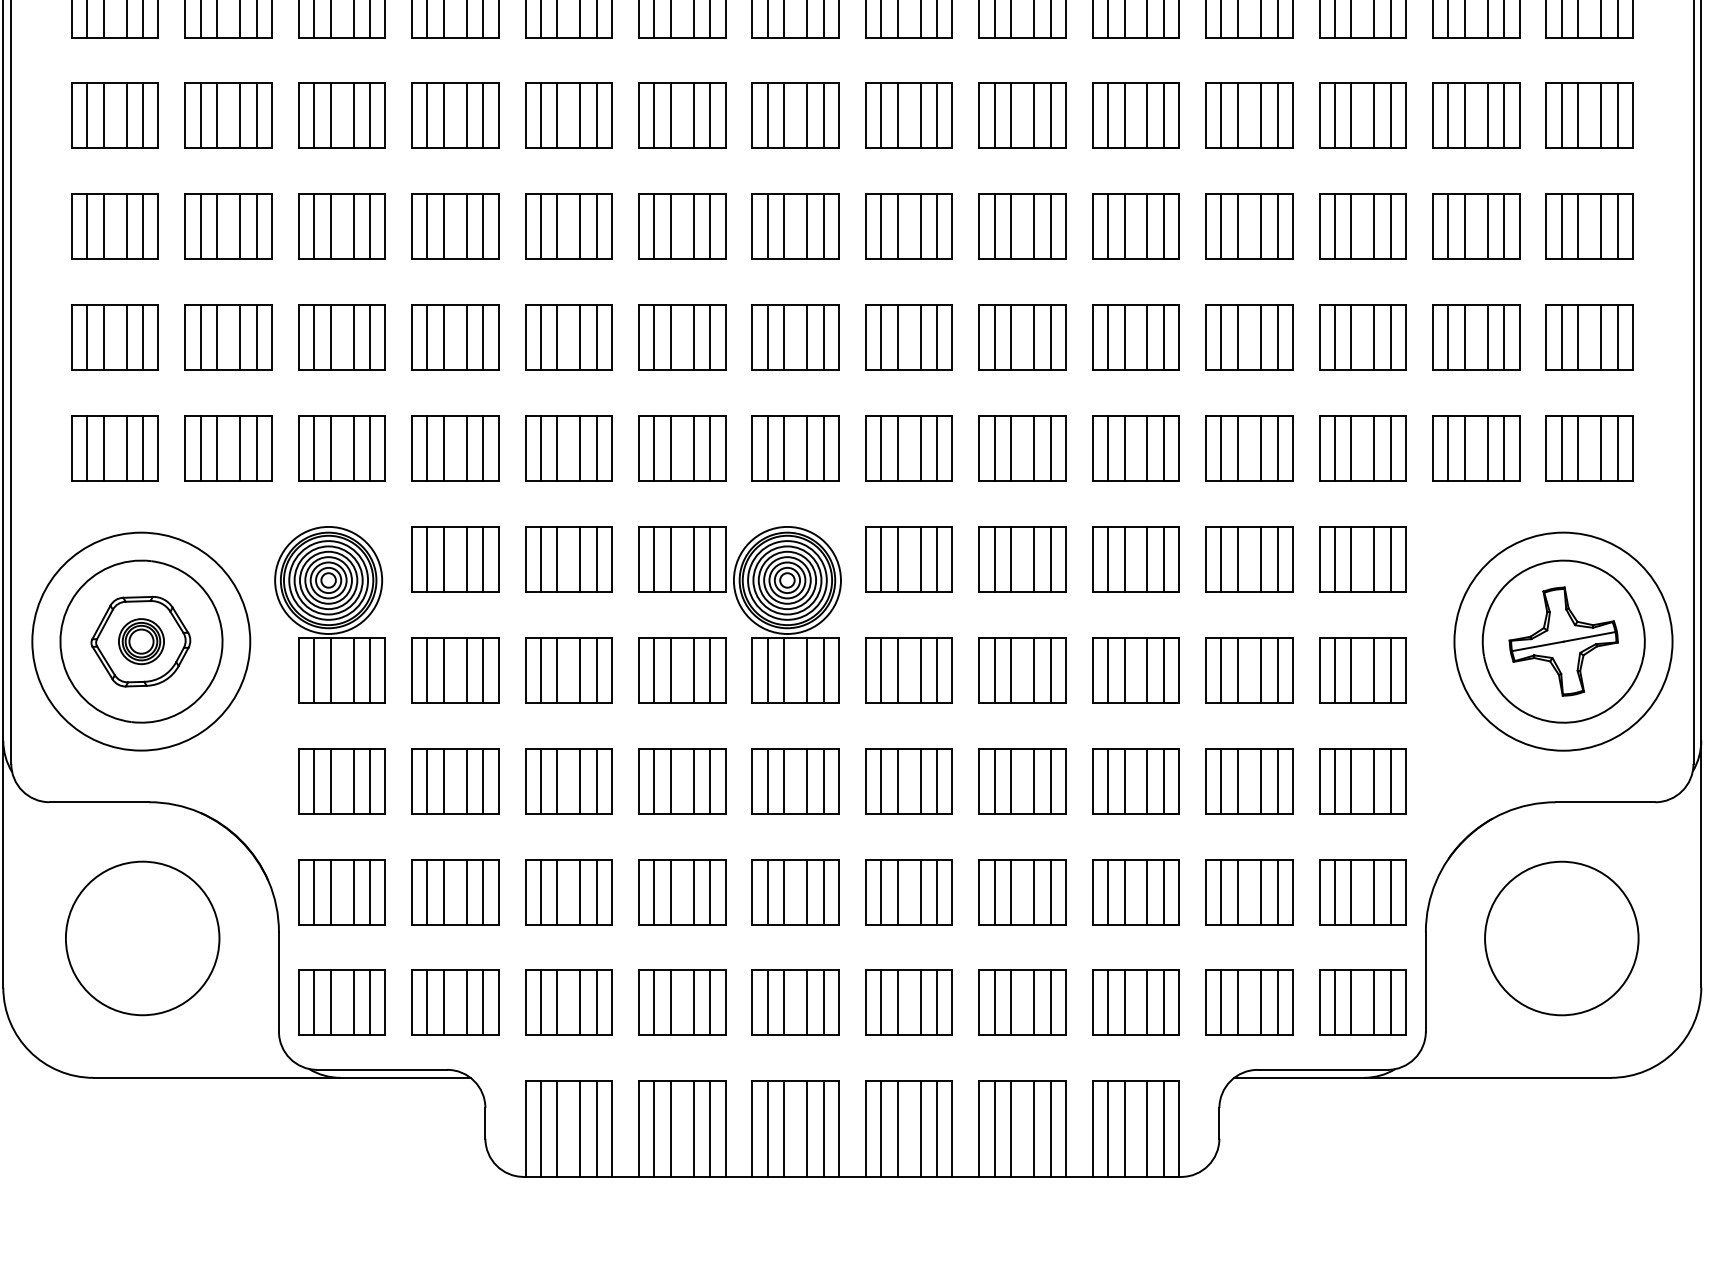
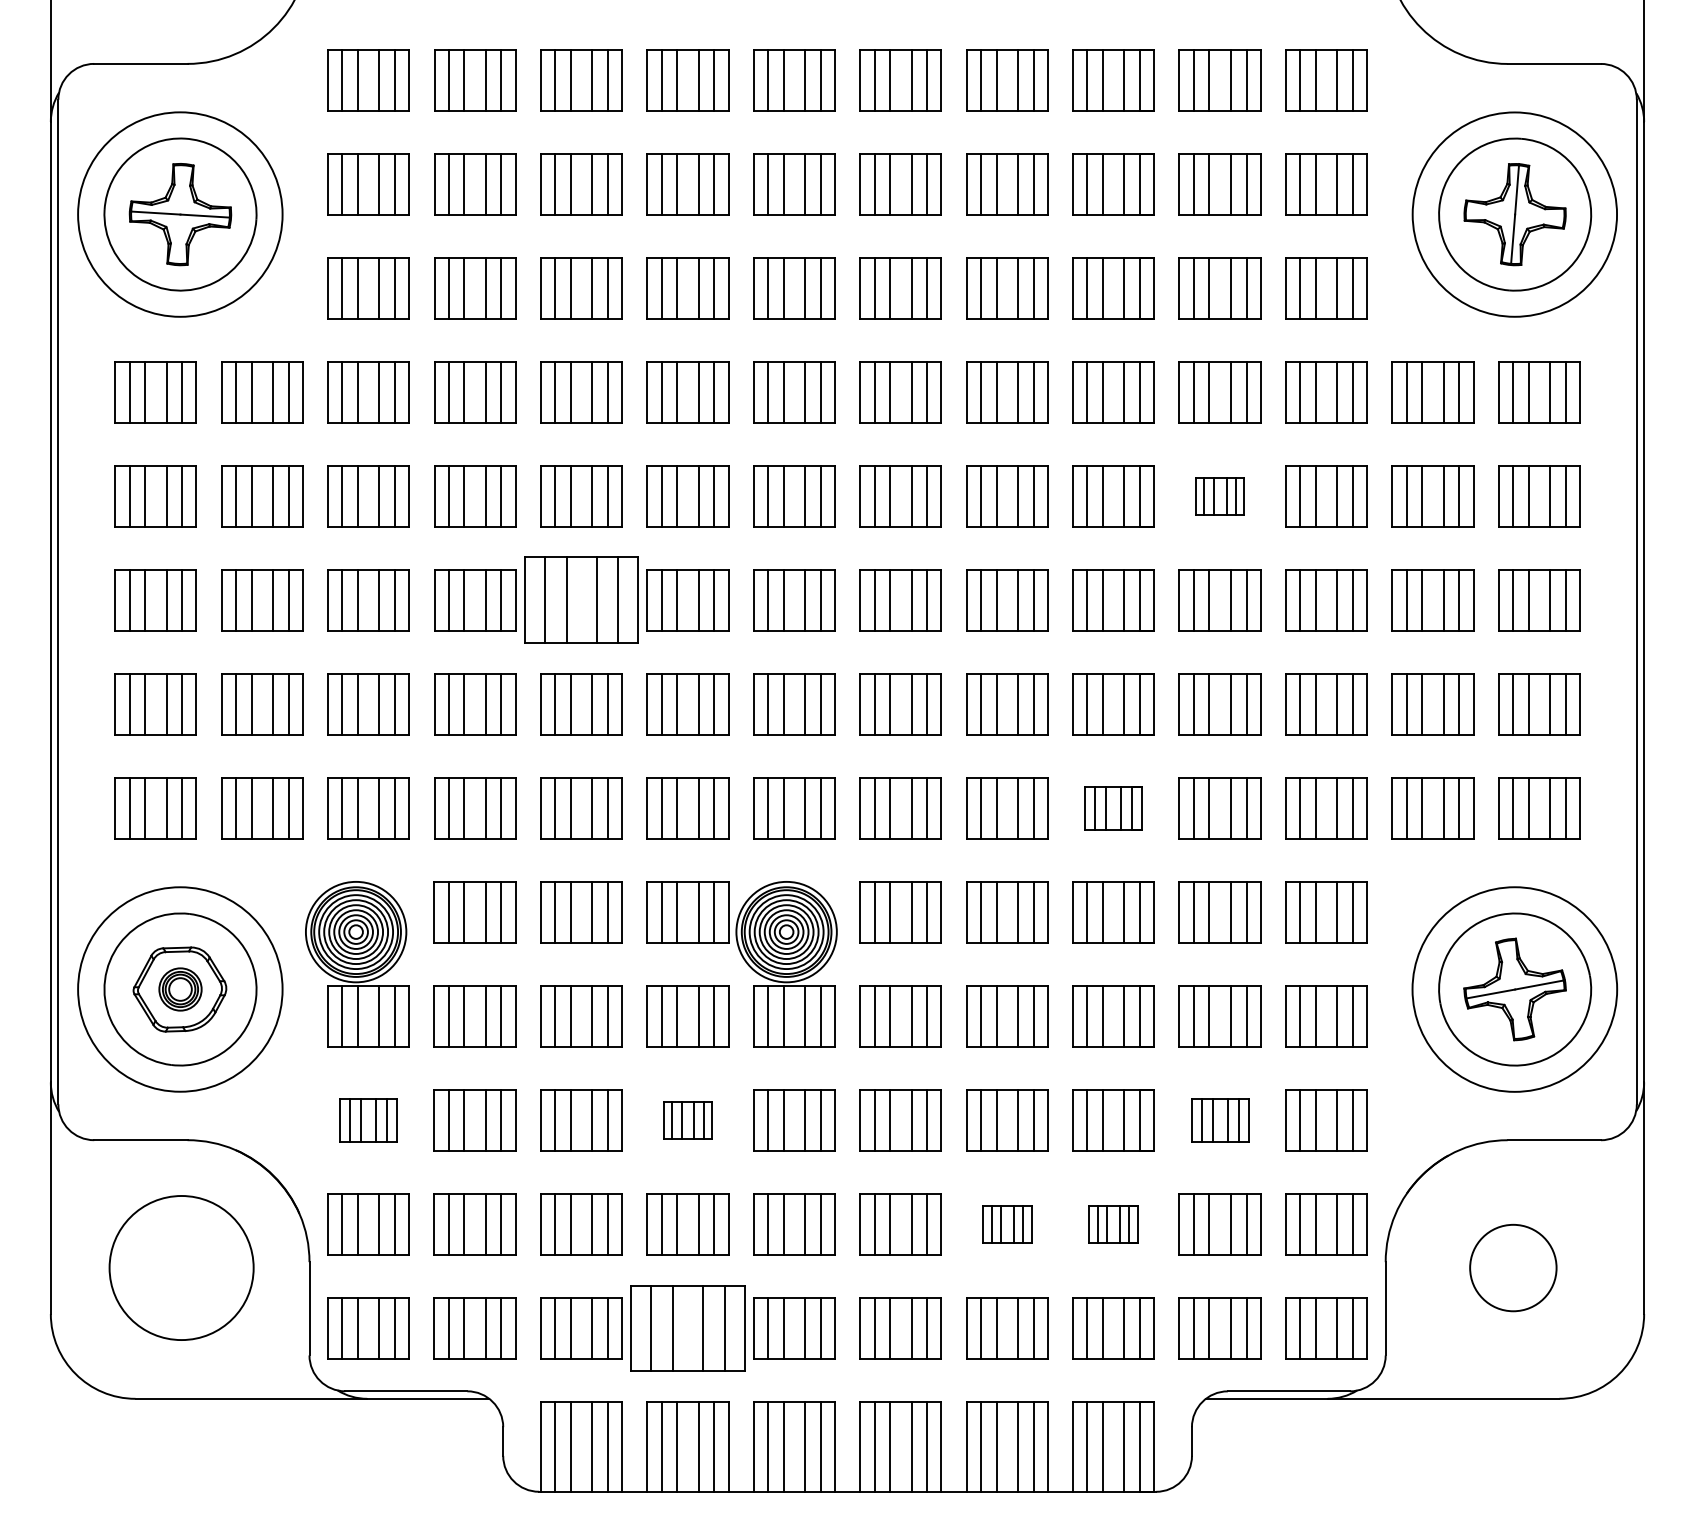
part: (1248, 116) -> (1219, 496), size x0.6
part: (568, 227) -> (581, 600), size x1.4
part: (1135, 448) -> (1113, 808), size x0.7
part: (341, 781) -> (368, 1120), size x0.7
part: (681, 781) -> (687, 1120), size x0.6
part: (1248, 781) -> (1219, 1120), size x0.7
part: (1022, 892) -> (1007, 1224), size x0.6
part: (1135, 892) -> (1113, 1224), size x0.6
circle: (1562, 937) -> (1513, 1267), size x0.6
part: (681, 1002) -> (687, 1328), size x1.4

